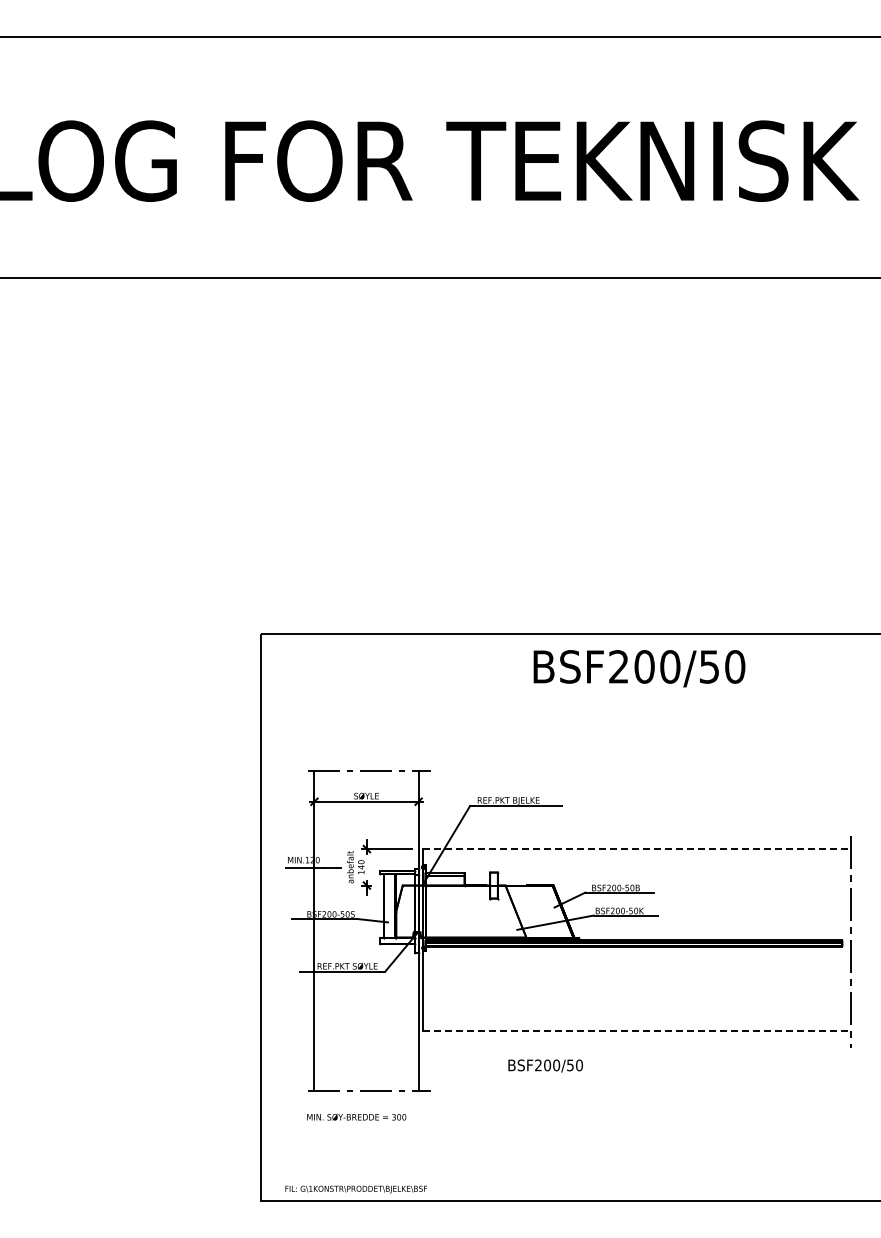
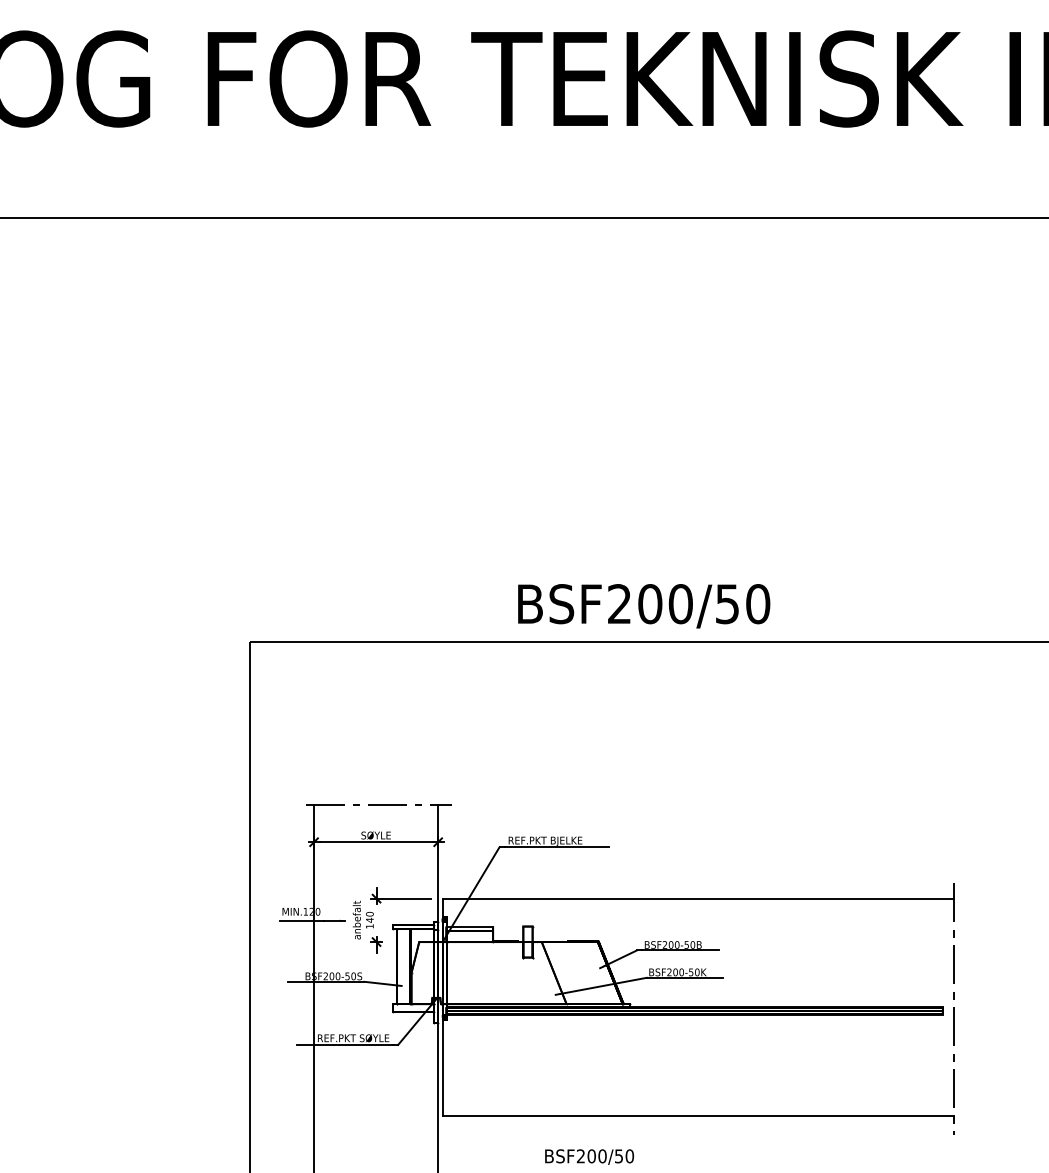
text: (639, 668) -> (644, 606), moved
line: (637, 849) -> (698, 899), dashed -> solid
line: (637, 1031) -> (698, 1115), dashed -> solid

